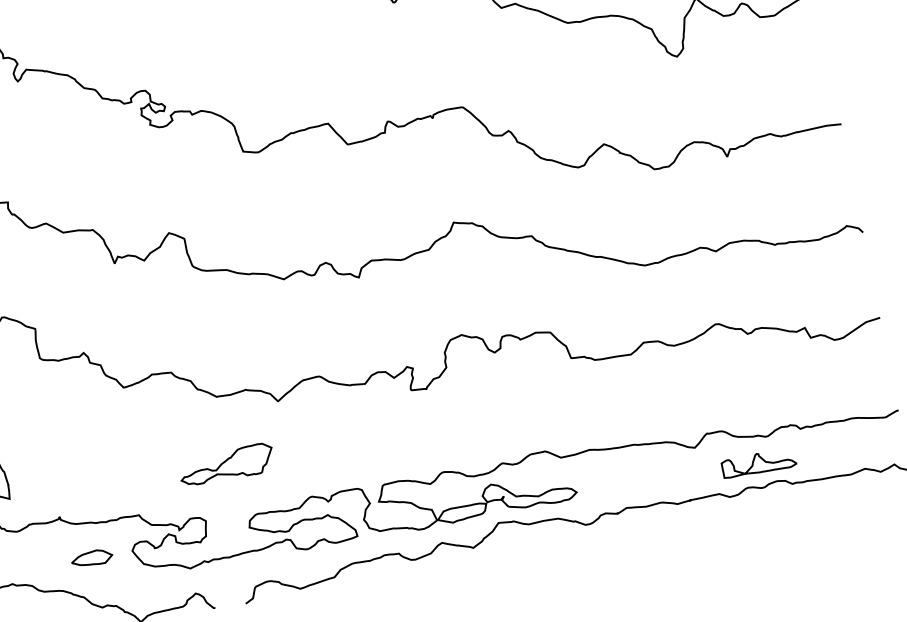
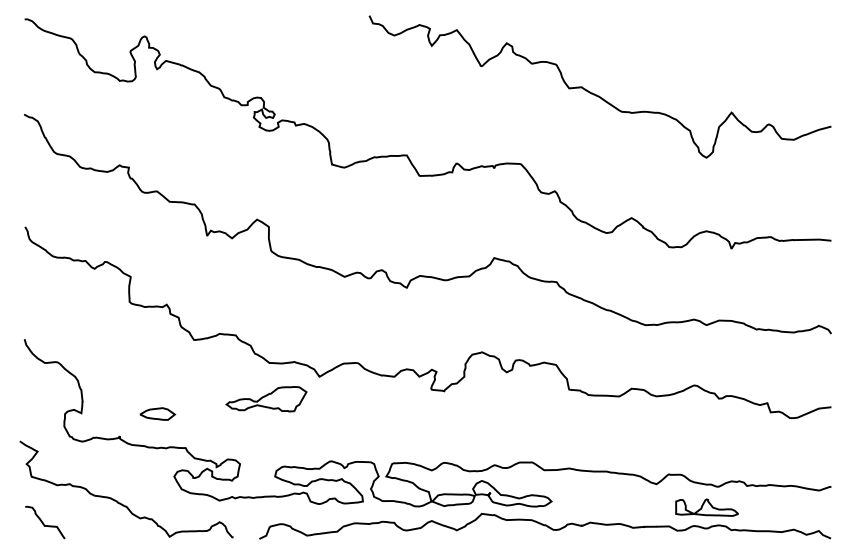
part: (226, 465) -> (266, 399), moved
part: (91, 557) -> (157, 413), moved

